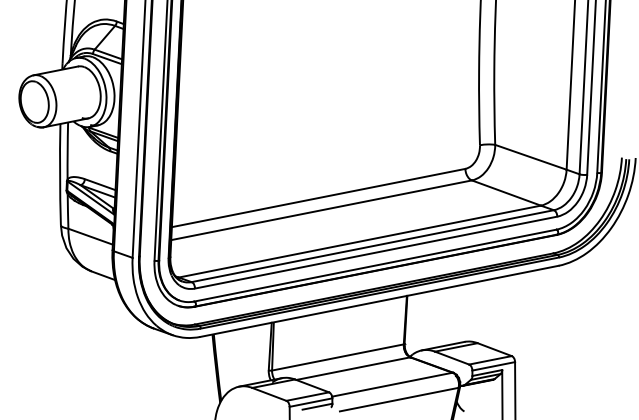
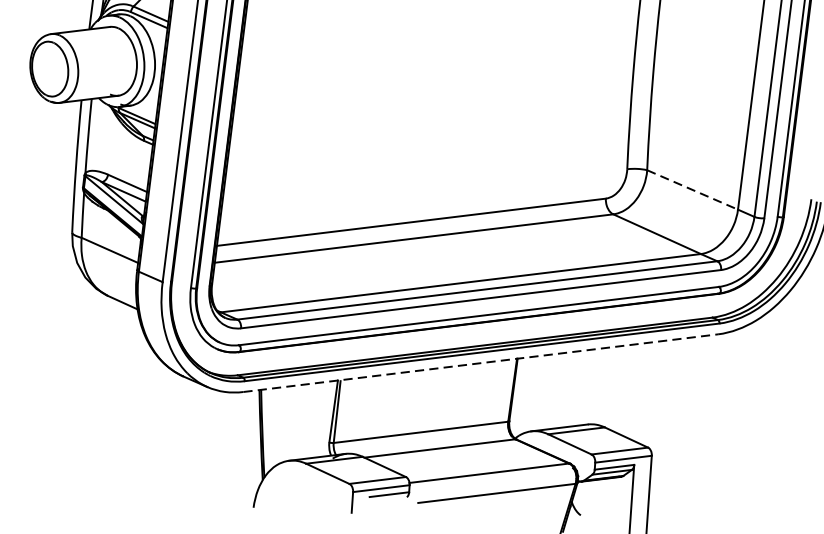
line: (530, 157) -> (692, 190), solid -> dashed
line: (379, 301) -> (480, 363), solid -> dashed

